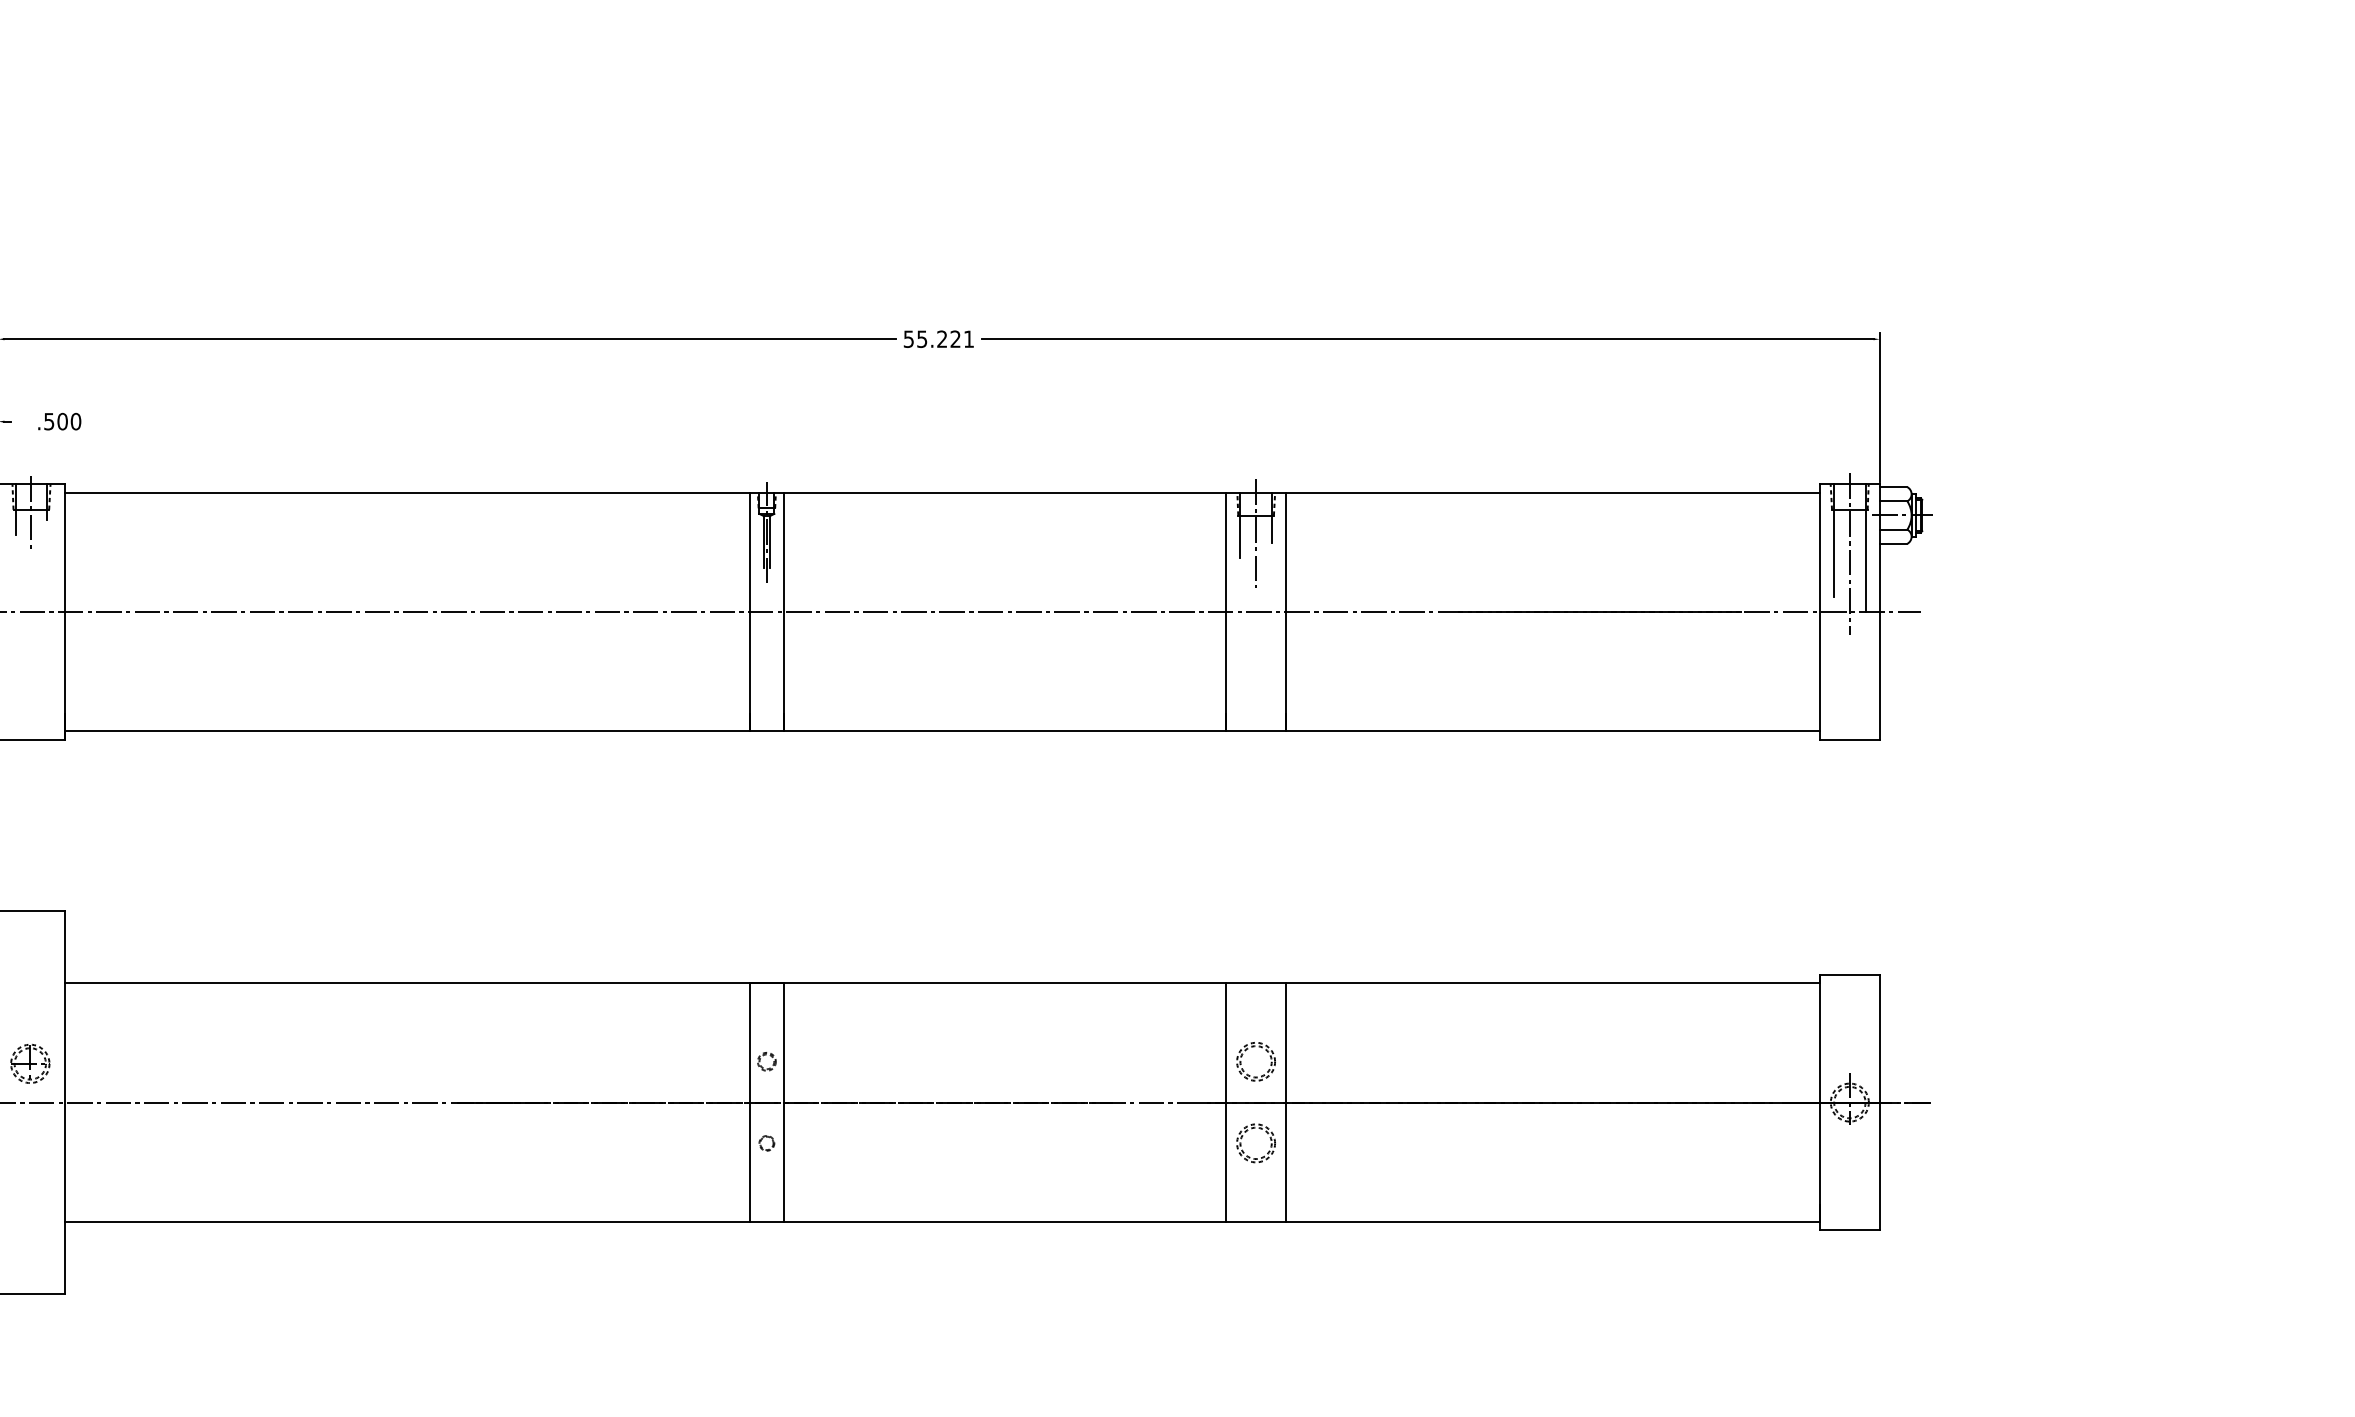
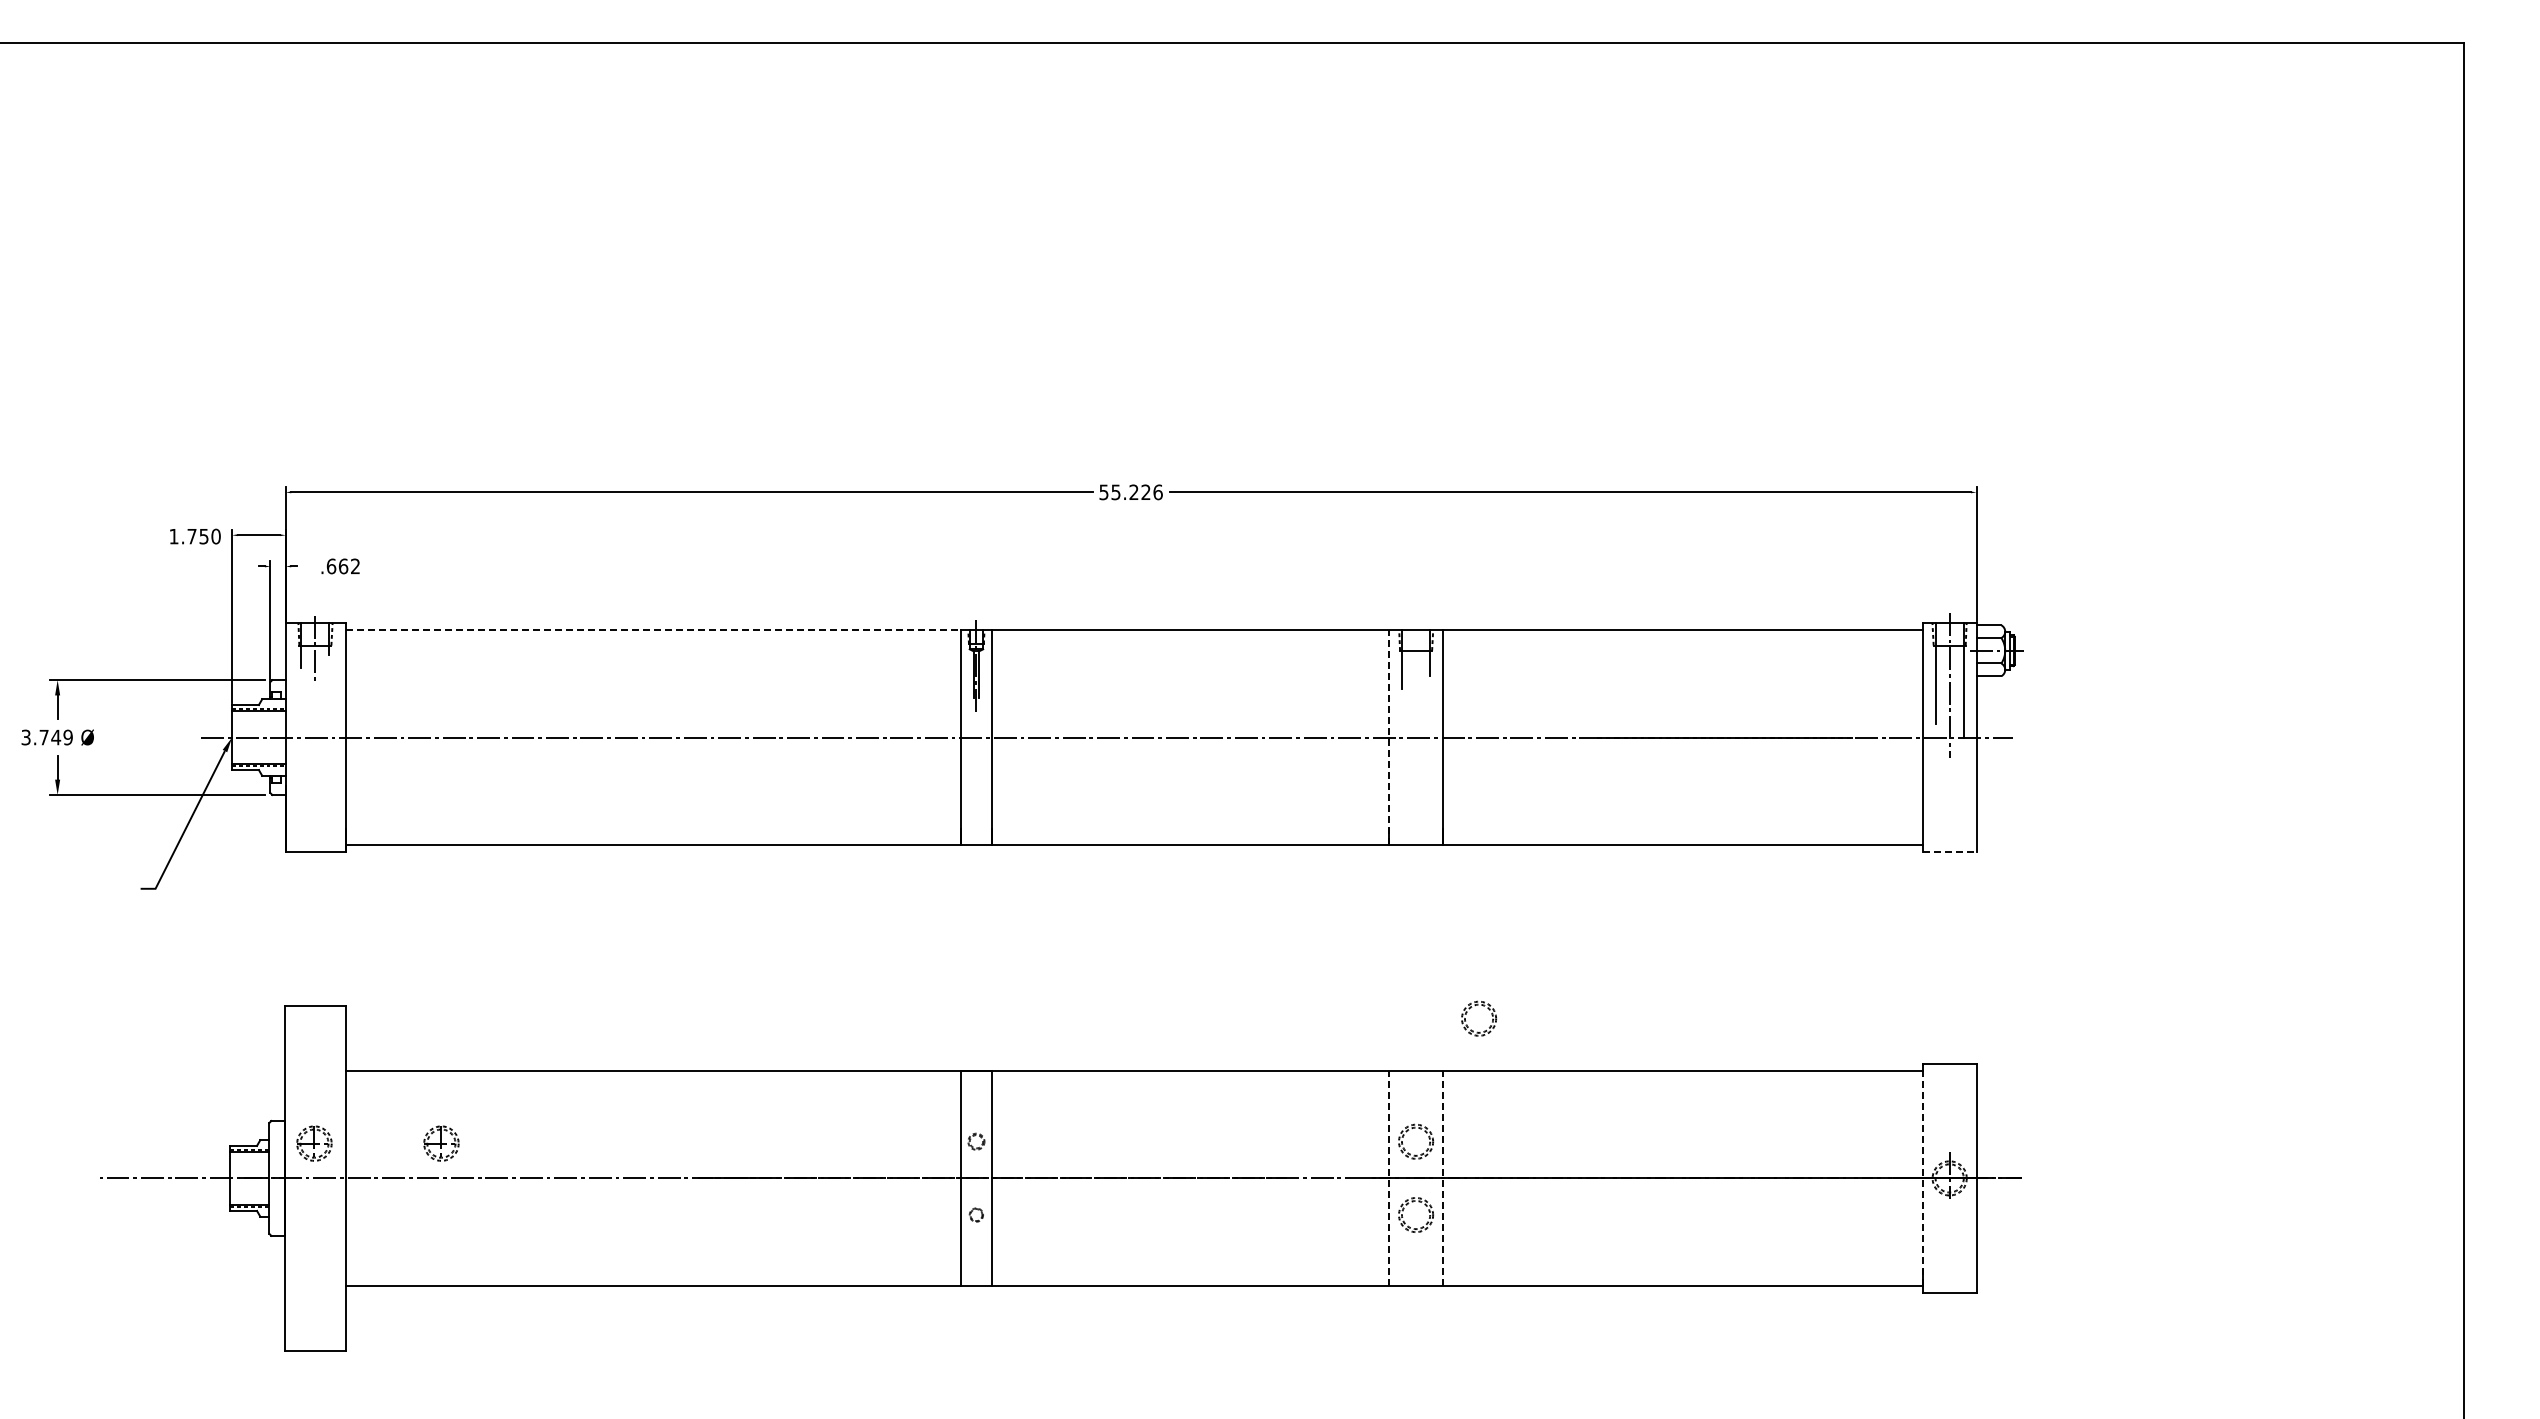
text: (968, 339) -> (1157, 492), 55.221 -> 55.226
text: (62, 421) -> (343, 566), .500 -> .662
line: (407, 492) -> (653, 630), solid -> dashed
line: (1256, 532) -> (1416, 666), removed
line: (1226, 611) -> (1389, 737), solid -> dashed
line: (1849, 739) -> (1949, 852), solid -> dashed
part: (1322, 911) -> (1475, 1006), added
part: (171, 1063) -> (441, 1143), added
line: (1819, 1098) -> (1922, 1174), solid -> dashed
line: (1226, 1101) -> (1389, 1177), solid -> dashed
line: (1285, 1101) -> (1442, 1177), solid -> dashed

